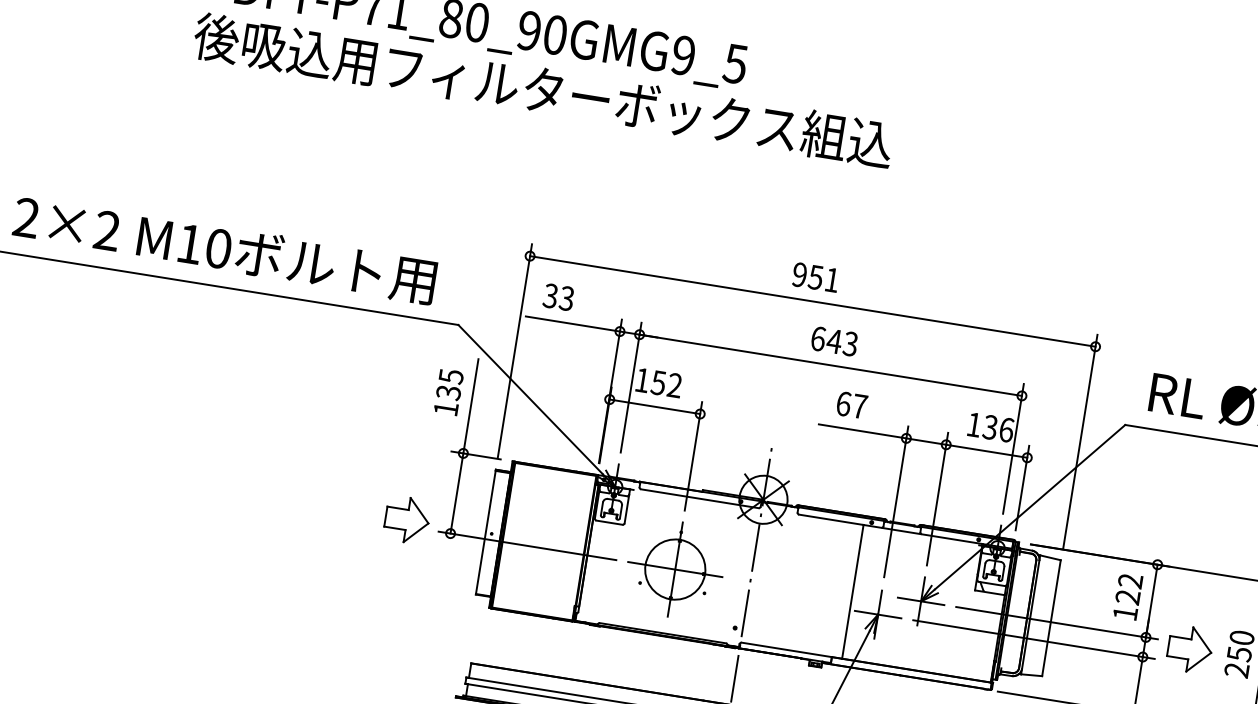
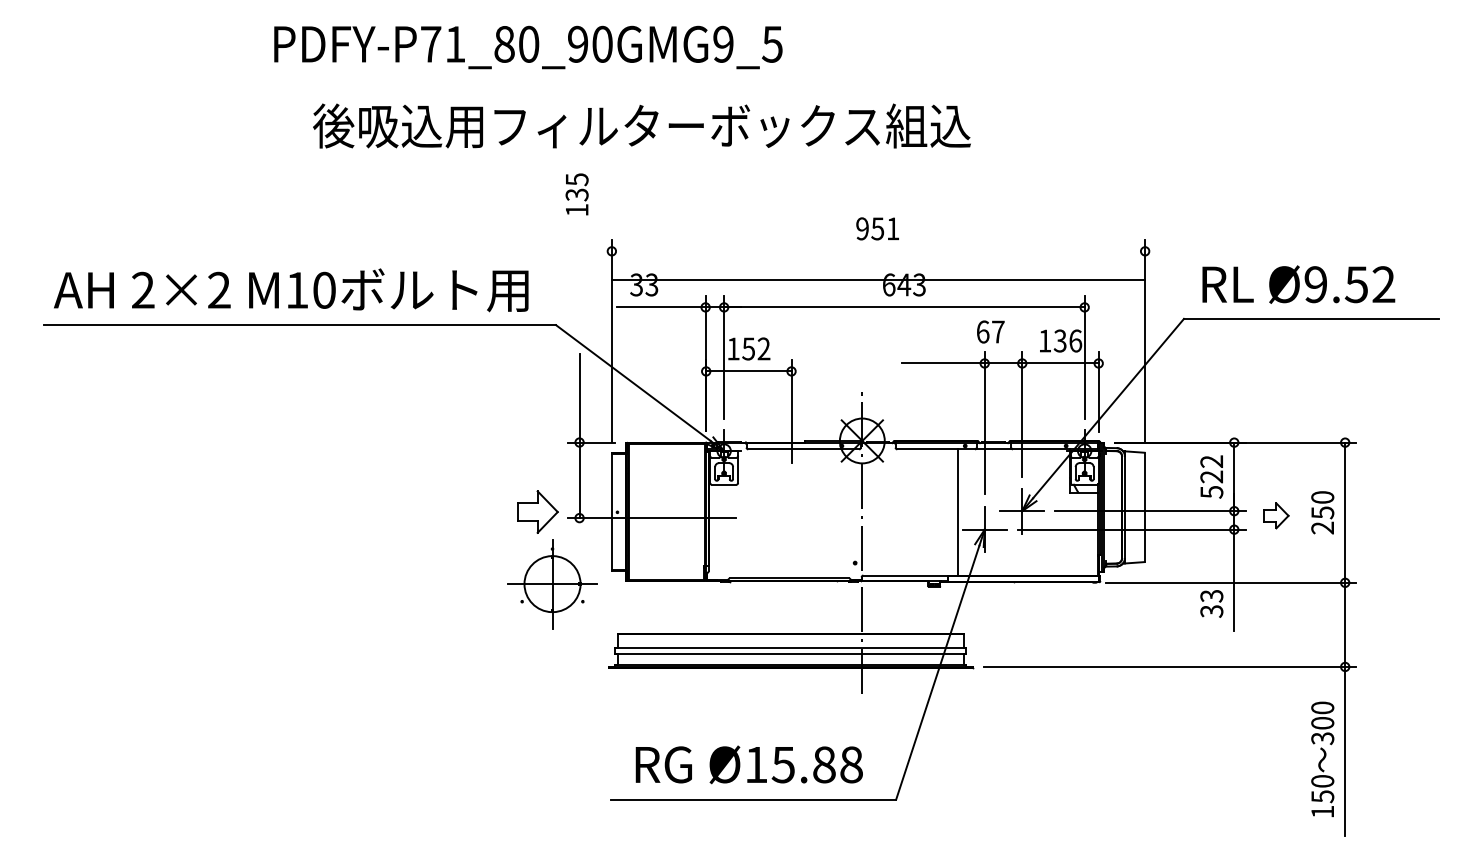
text: (543, 89) -> (641, 125), moved
line: (812, 301) -> (878, 280), moved
text: (448, 392) -> (576, 194), moved
text: (851, 404) -> (990, 331), moved
part: (675, 569) -> (552, 584), moved
text: (1124, 613) -> (1211, 492), 122 -> 522
part: (1189, 649) -> (1276, 515), size x0.6

